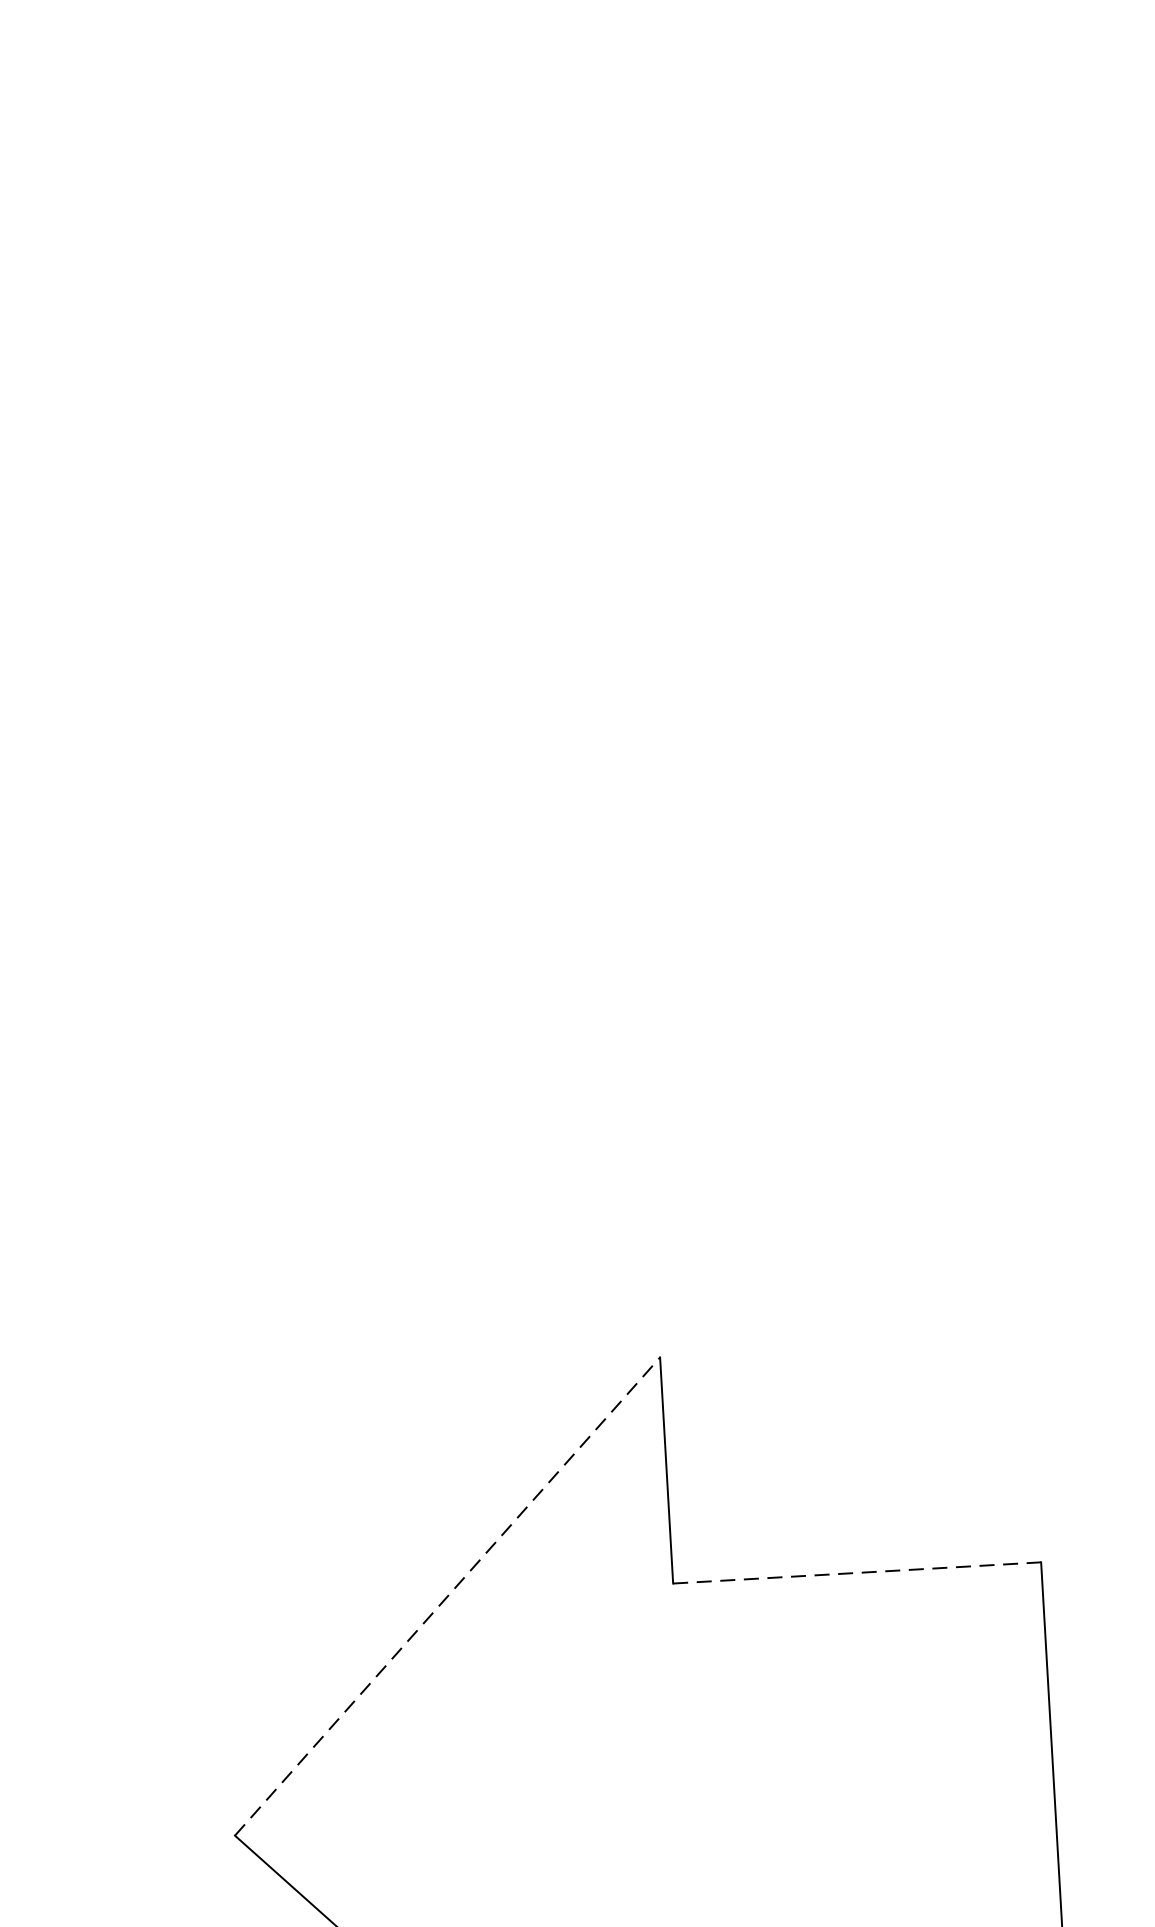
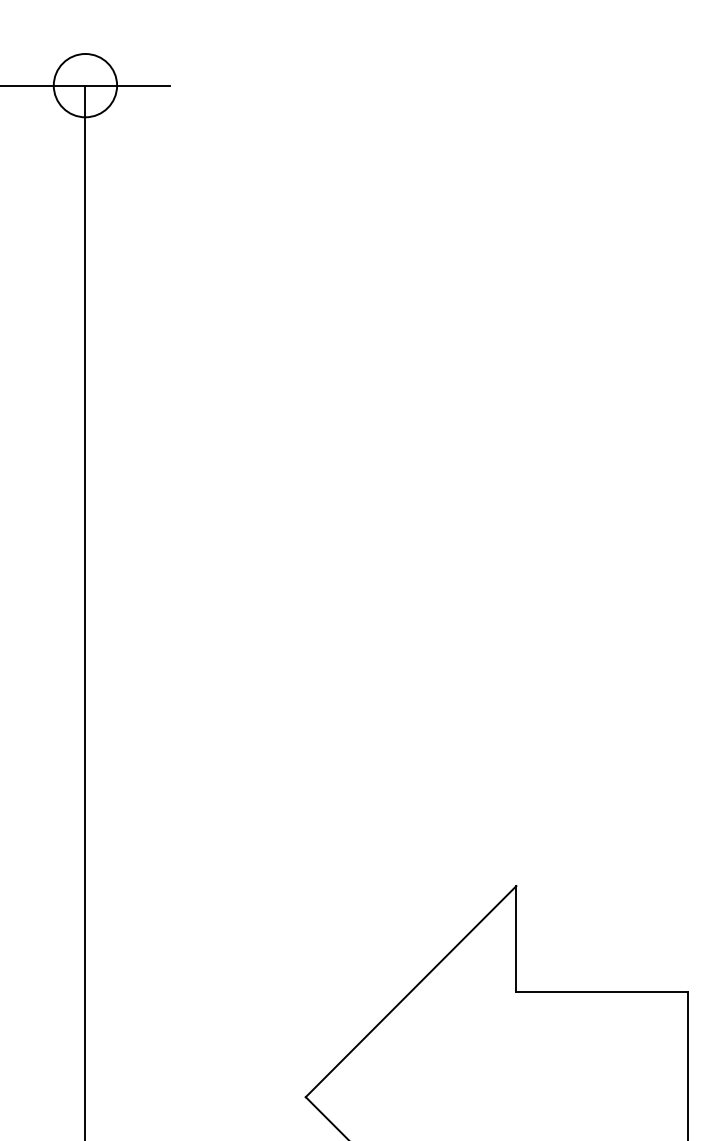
line: (857, 1572) -> (602, 991), dashed -> solid
line: (448, 1596) -> (411, 991), dashed -> solid

